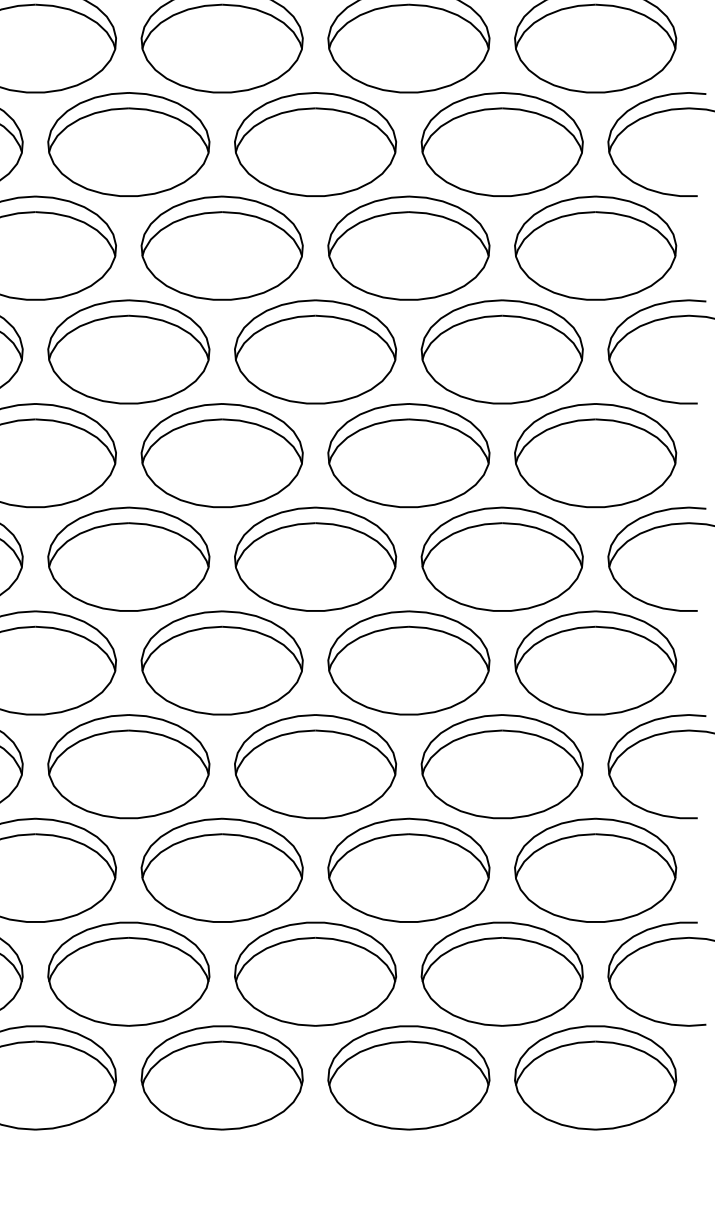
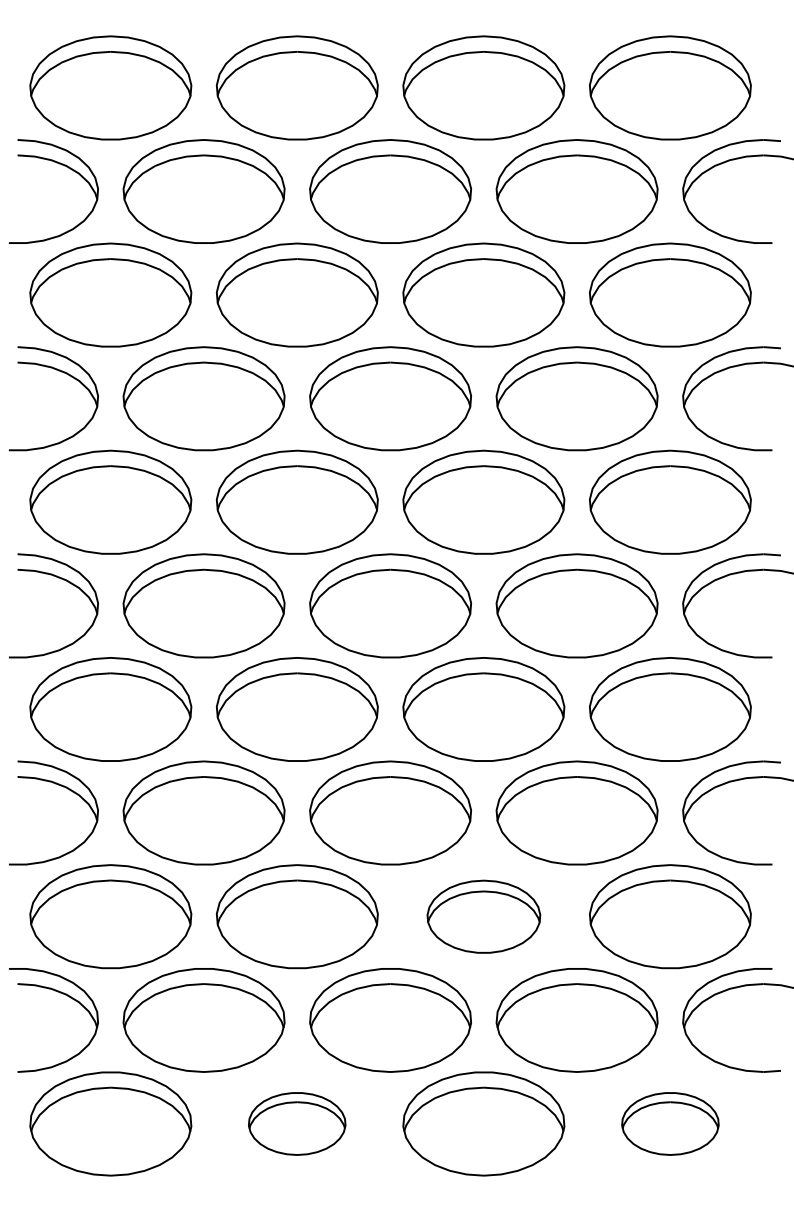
part: (408, 870) -> (483, 916), size x0.7
part: (221, 1077) -> (296, 1123), size x0.6
part: (595, 1077) -> (670, 1123), size x0.6

